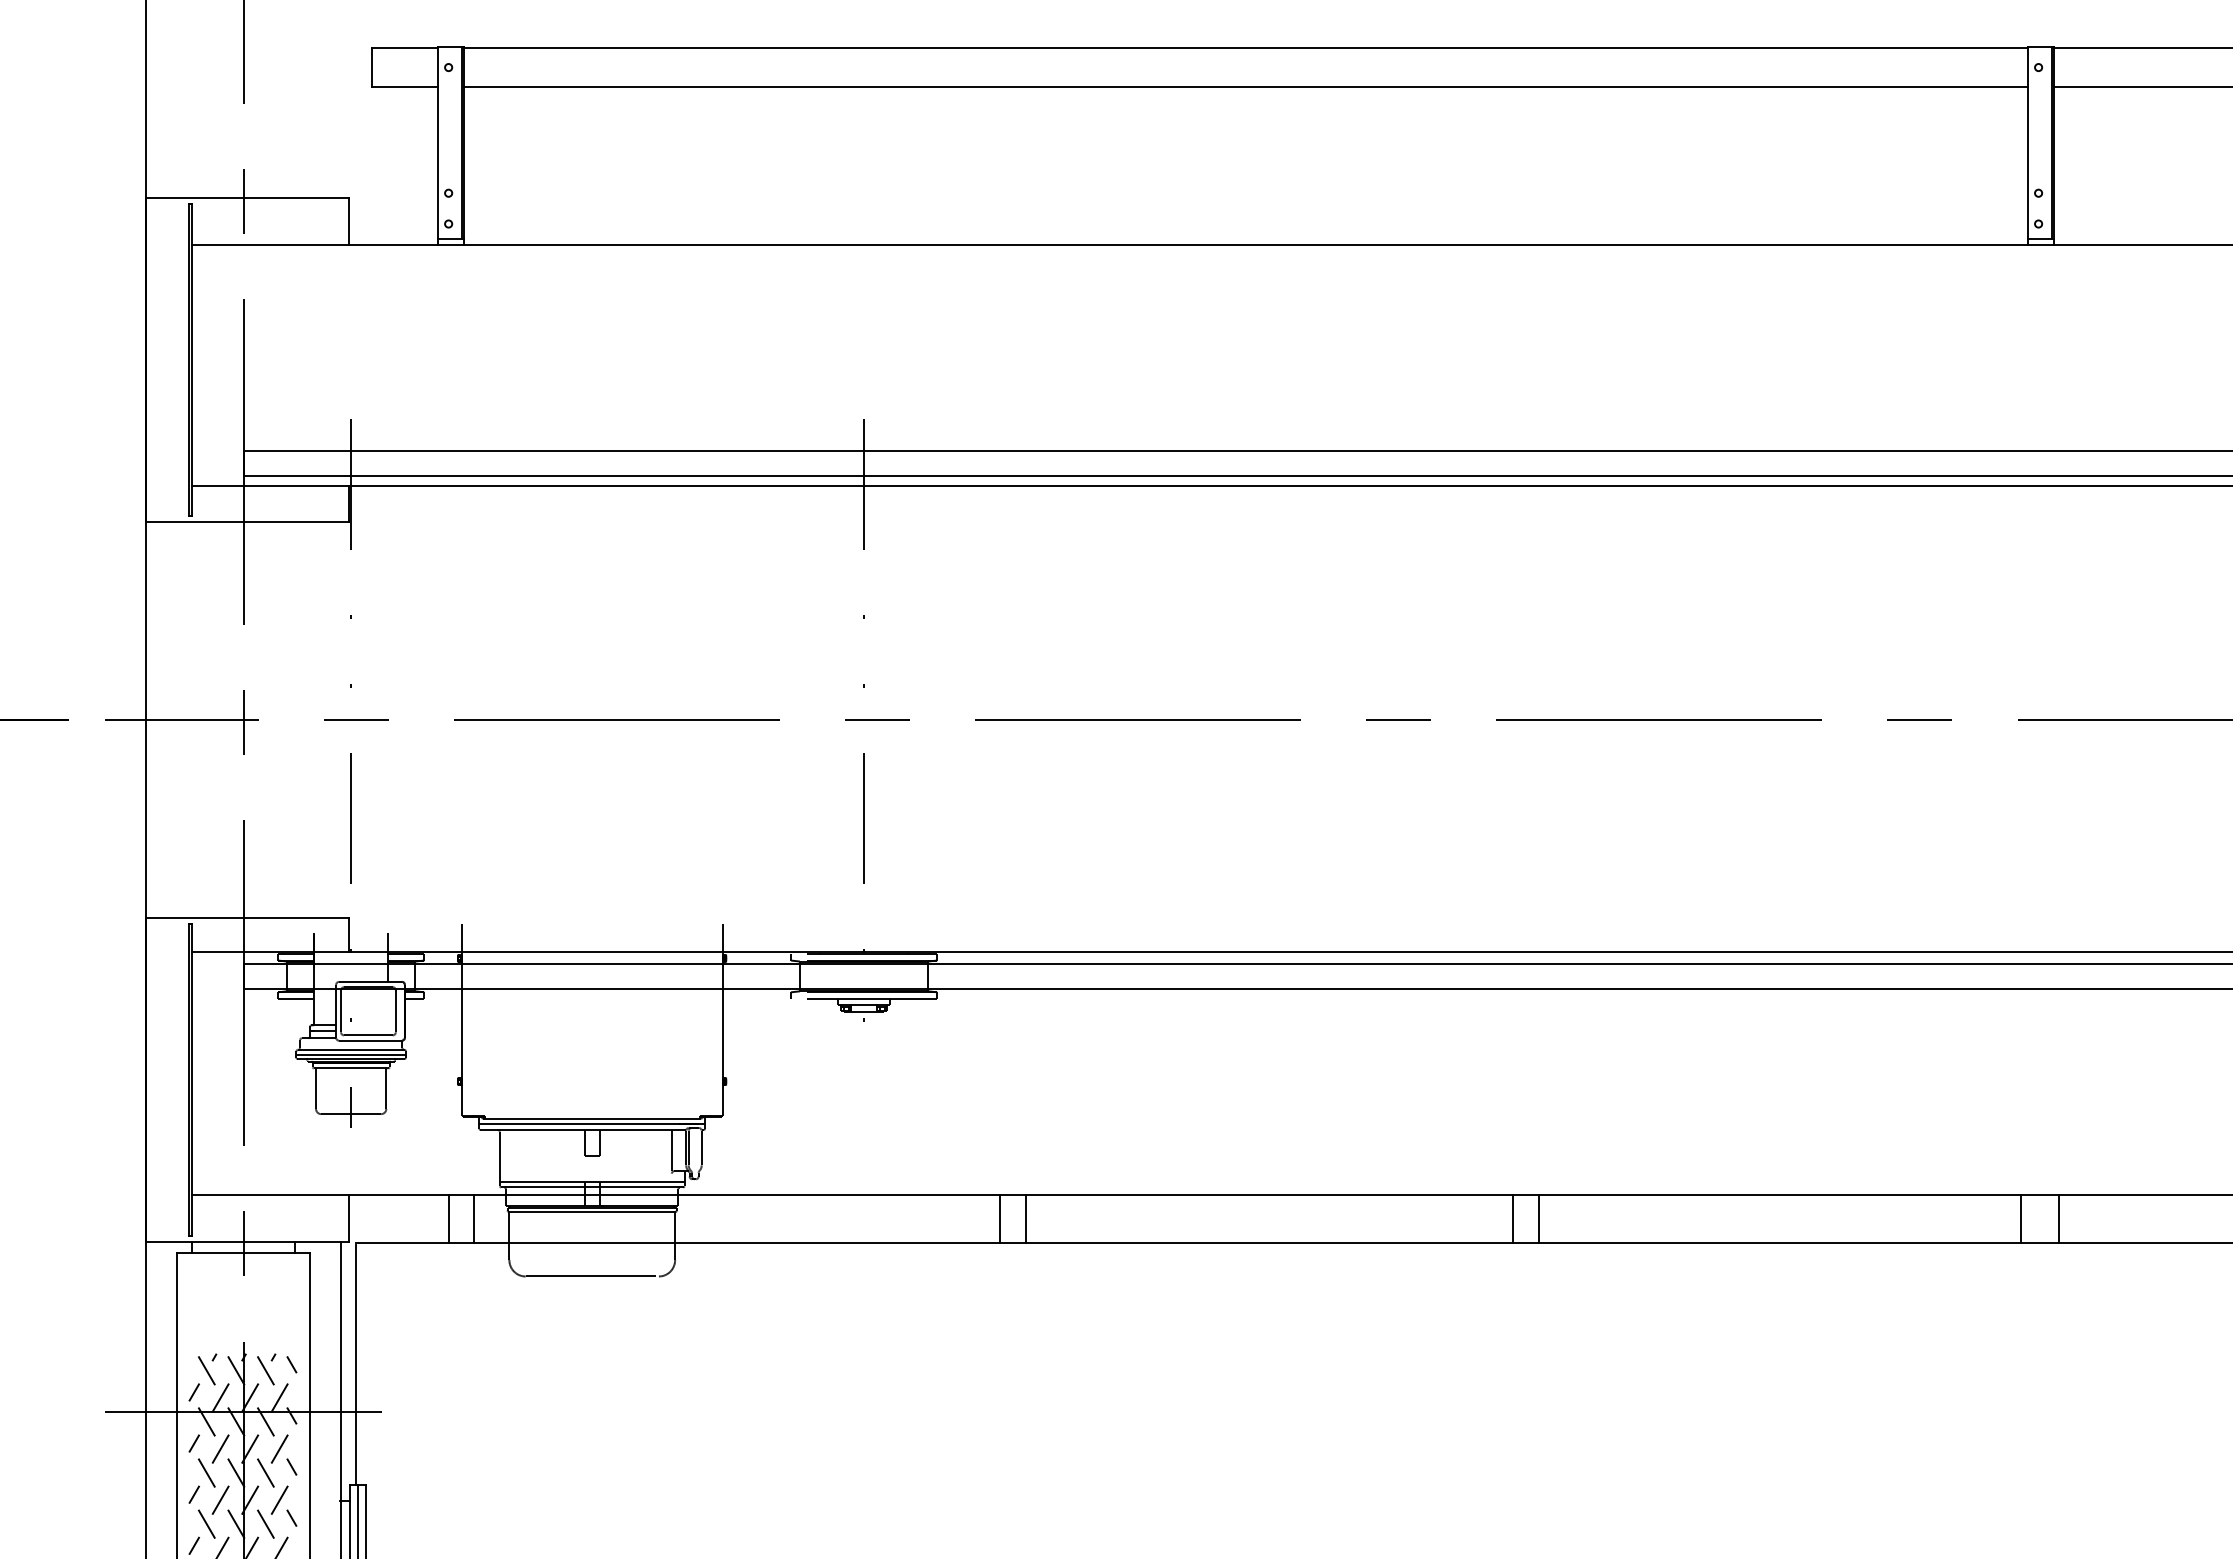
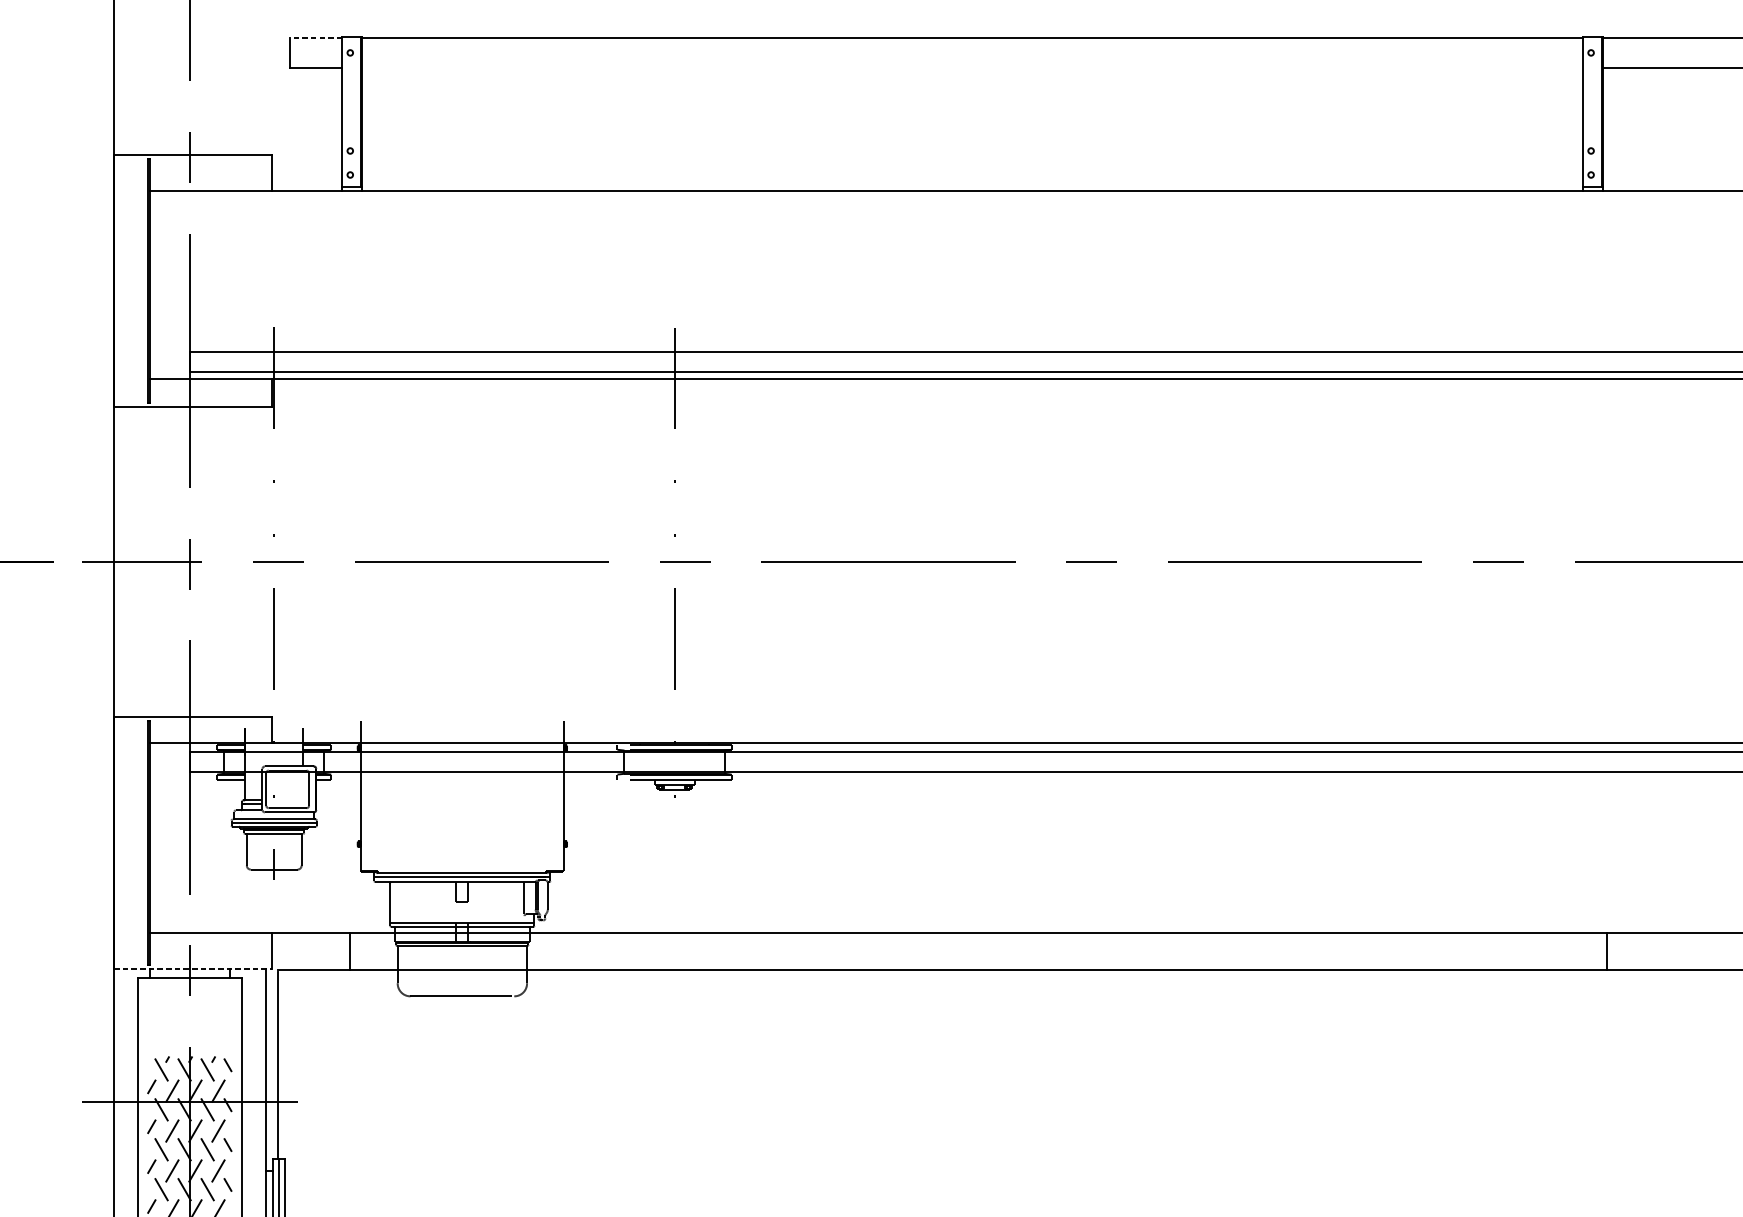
line: (404, 48) -> (315, 38), solid -> dashed
line: (1246, 86) -> (972, 67), removed
line: (474, 1219) -> (370, 951), removed
line: (999, 1219) -> (780, 951), removed
line: (1025, 1219) -> (800, 951), removed
line: (1512, 1219) -> (1180, 951), removed
line: (1538, 1219) -> (1200, 951), removed
line: (2020, 1219) -> (1576, 951), removed
line: (247, 1241) -> (193, 969), solid -> dashed

